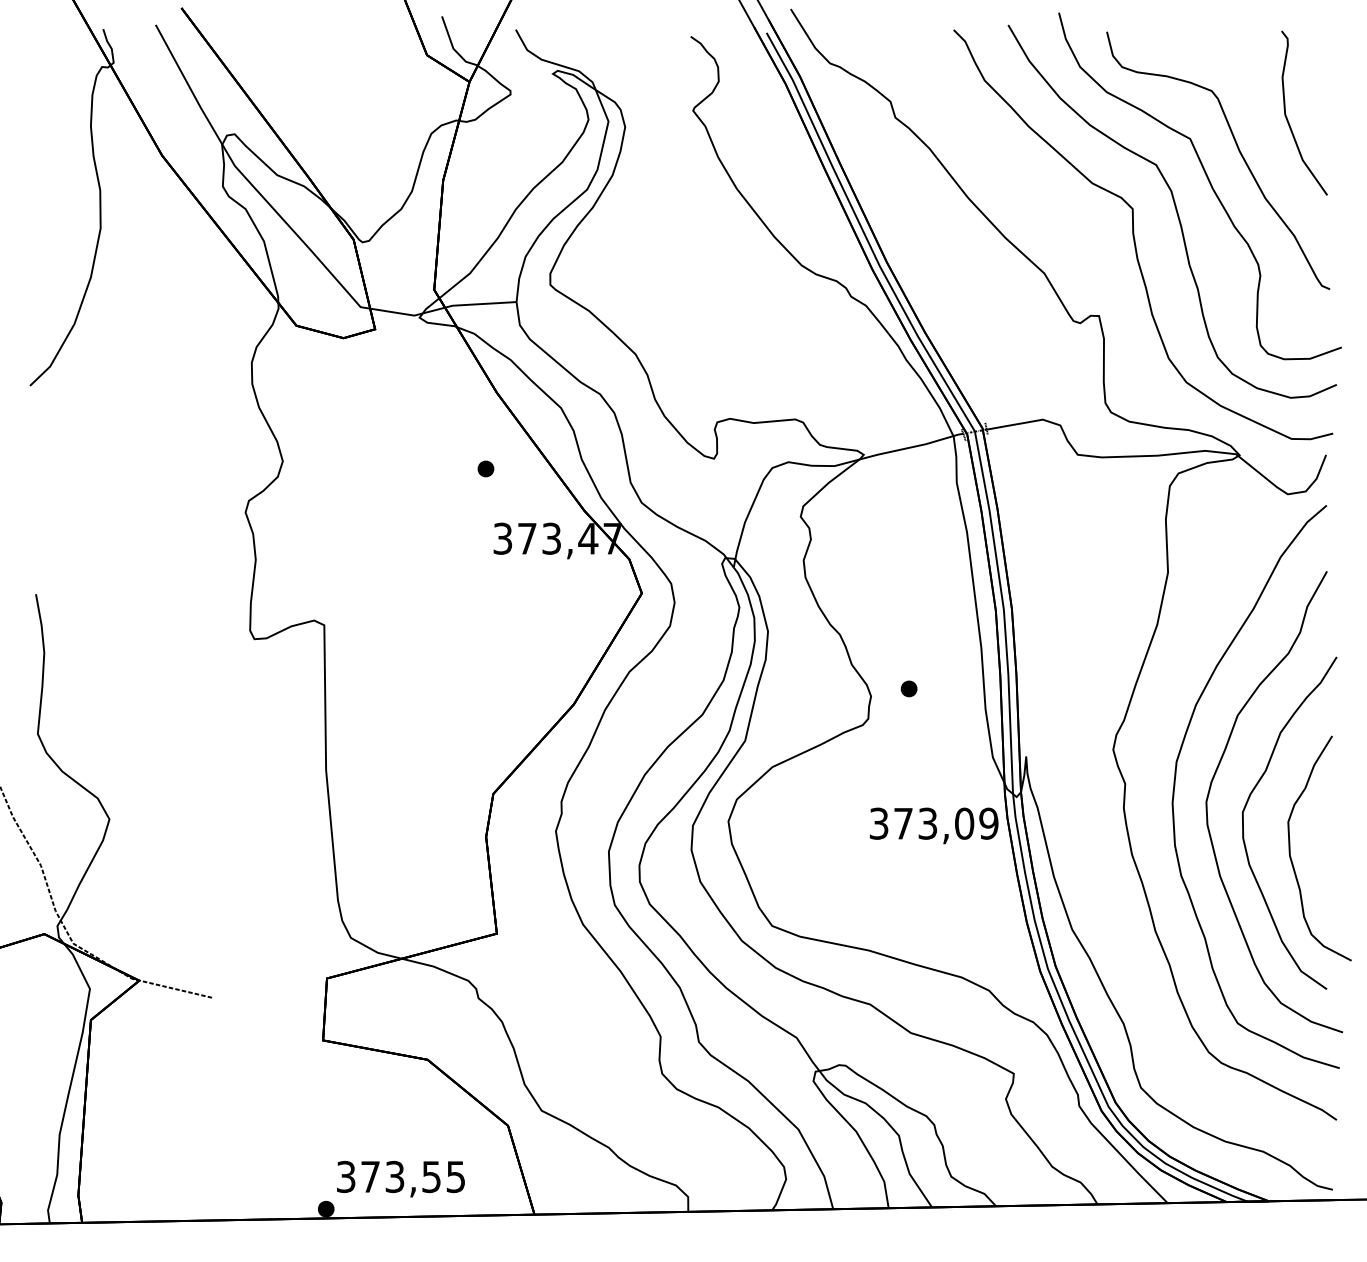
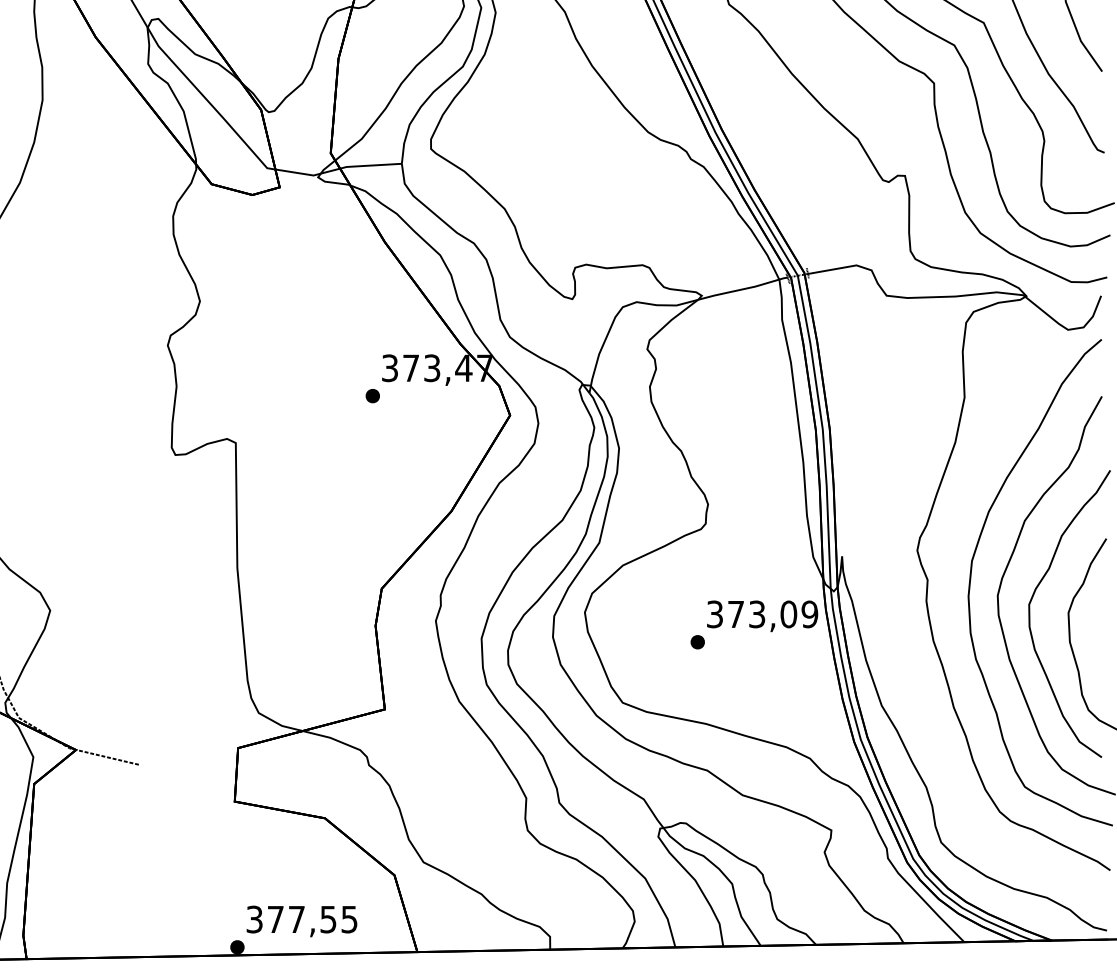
part: (485, 468) -> (372, 395), moved
part: (908, 688) -> (697, 641), moved
text: (394, 1176) -> (296, 919), 373,55 -> 377,55

